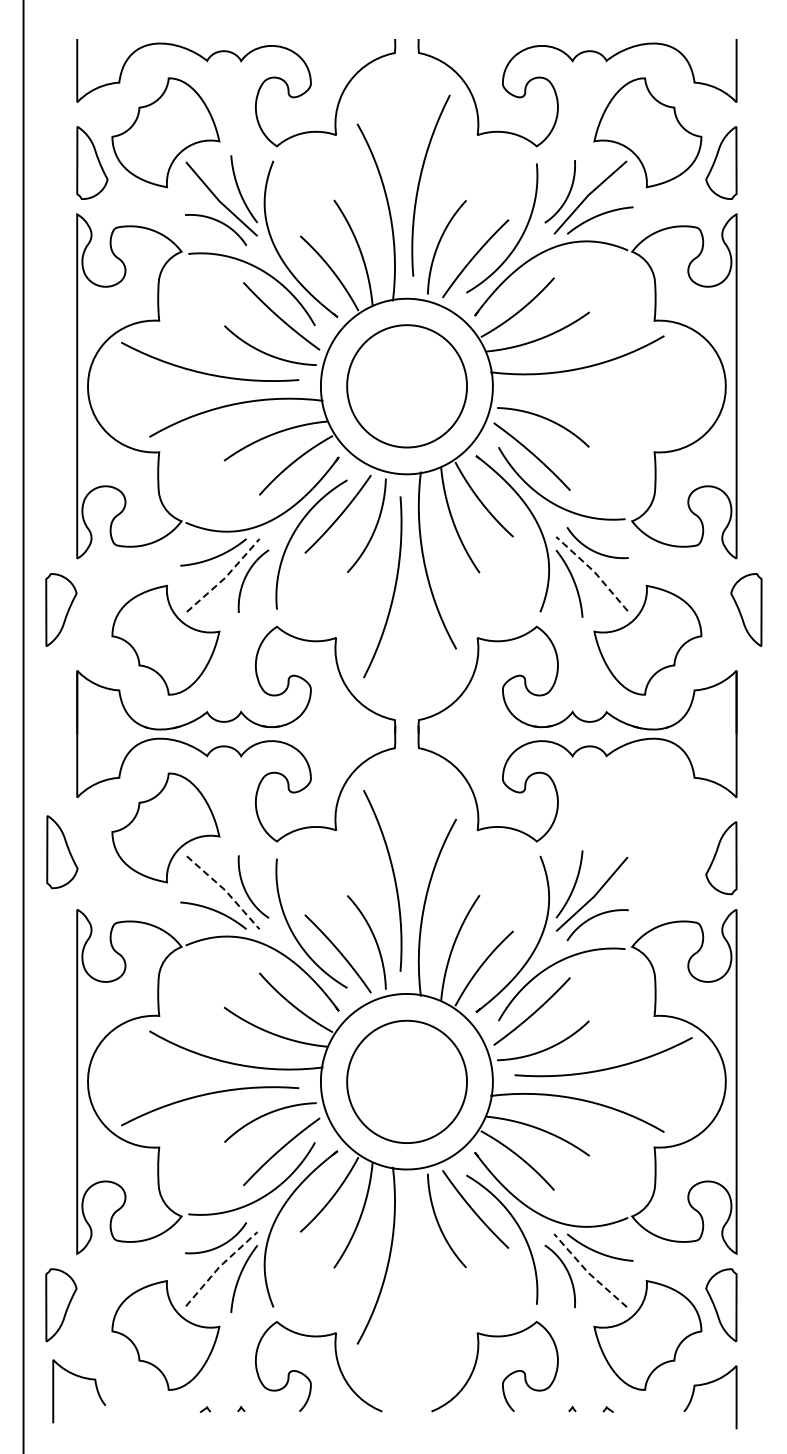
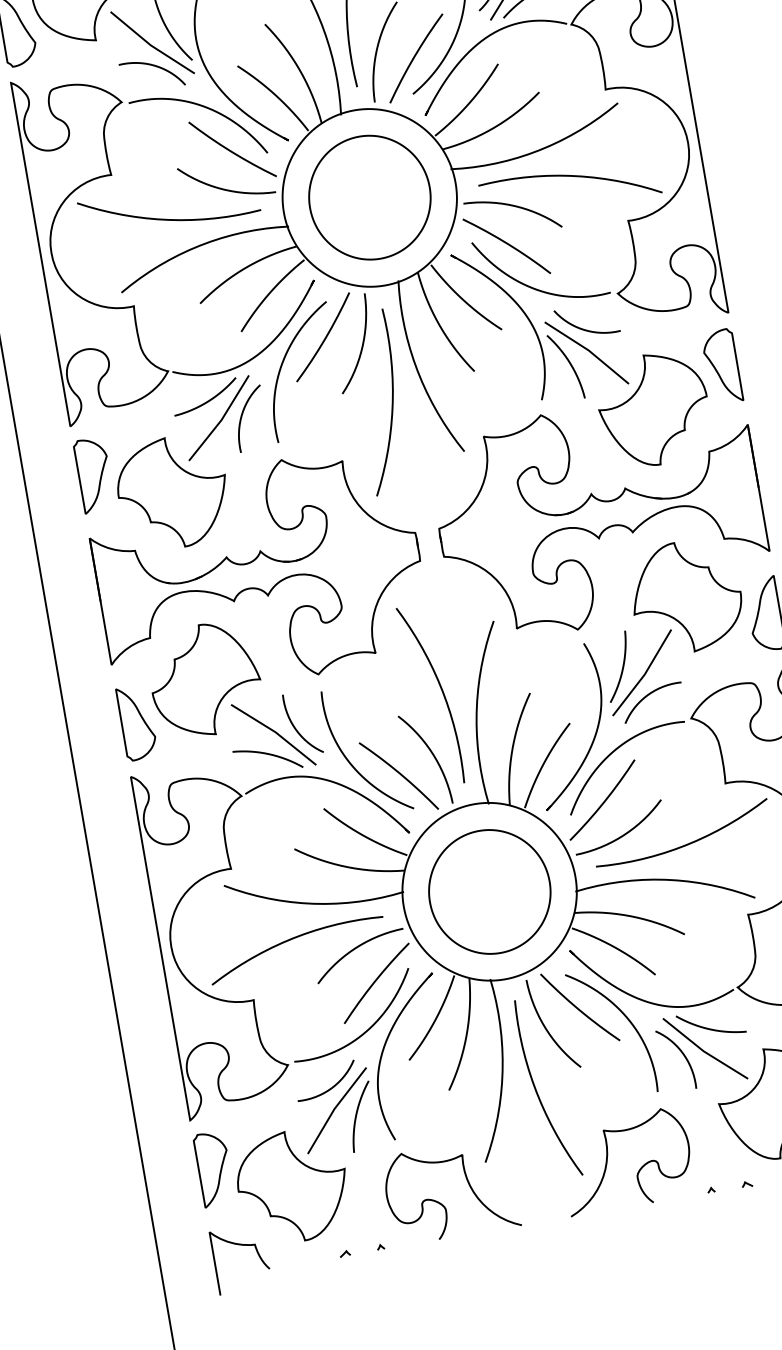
curve: (607, 400) -> (572, 177), added
line: (594, 571) -> (588, 350), dashed -> solid
line: (225, 577) -> (221, 419), dashed -> solid
part: (61, 609) -> (94, 474), moved
part: (746, 609) -> (722, 366), moved
part: (647, 827) -> (685, 596), added
part: (62, 852) -> (137, 723), moved
line: (225, 890) -> (275, 732), dashed -> solid
line: (219, 1266) -> (334, 1108), dashed -> solid
line: (588, 1272) -> (703, 1050), dashed -> solid
curve: (420, 1286) -> (538, 1093), added
part: (61, 1305) -> (214, 1169), moved
curve: (81, 1378) -> (240, 1245), moved

